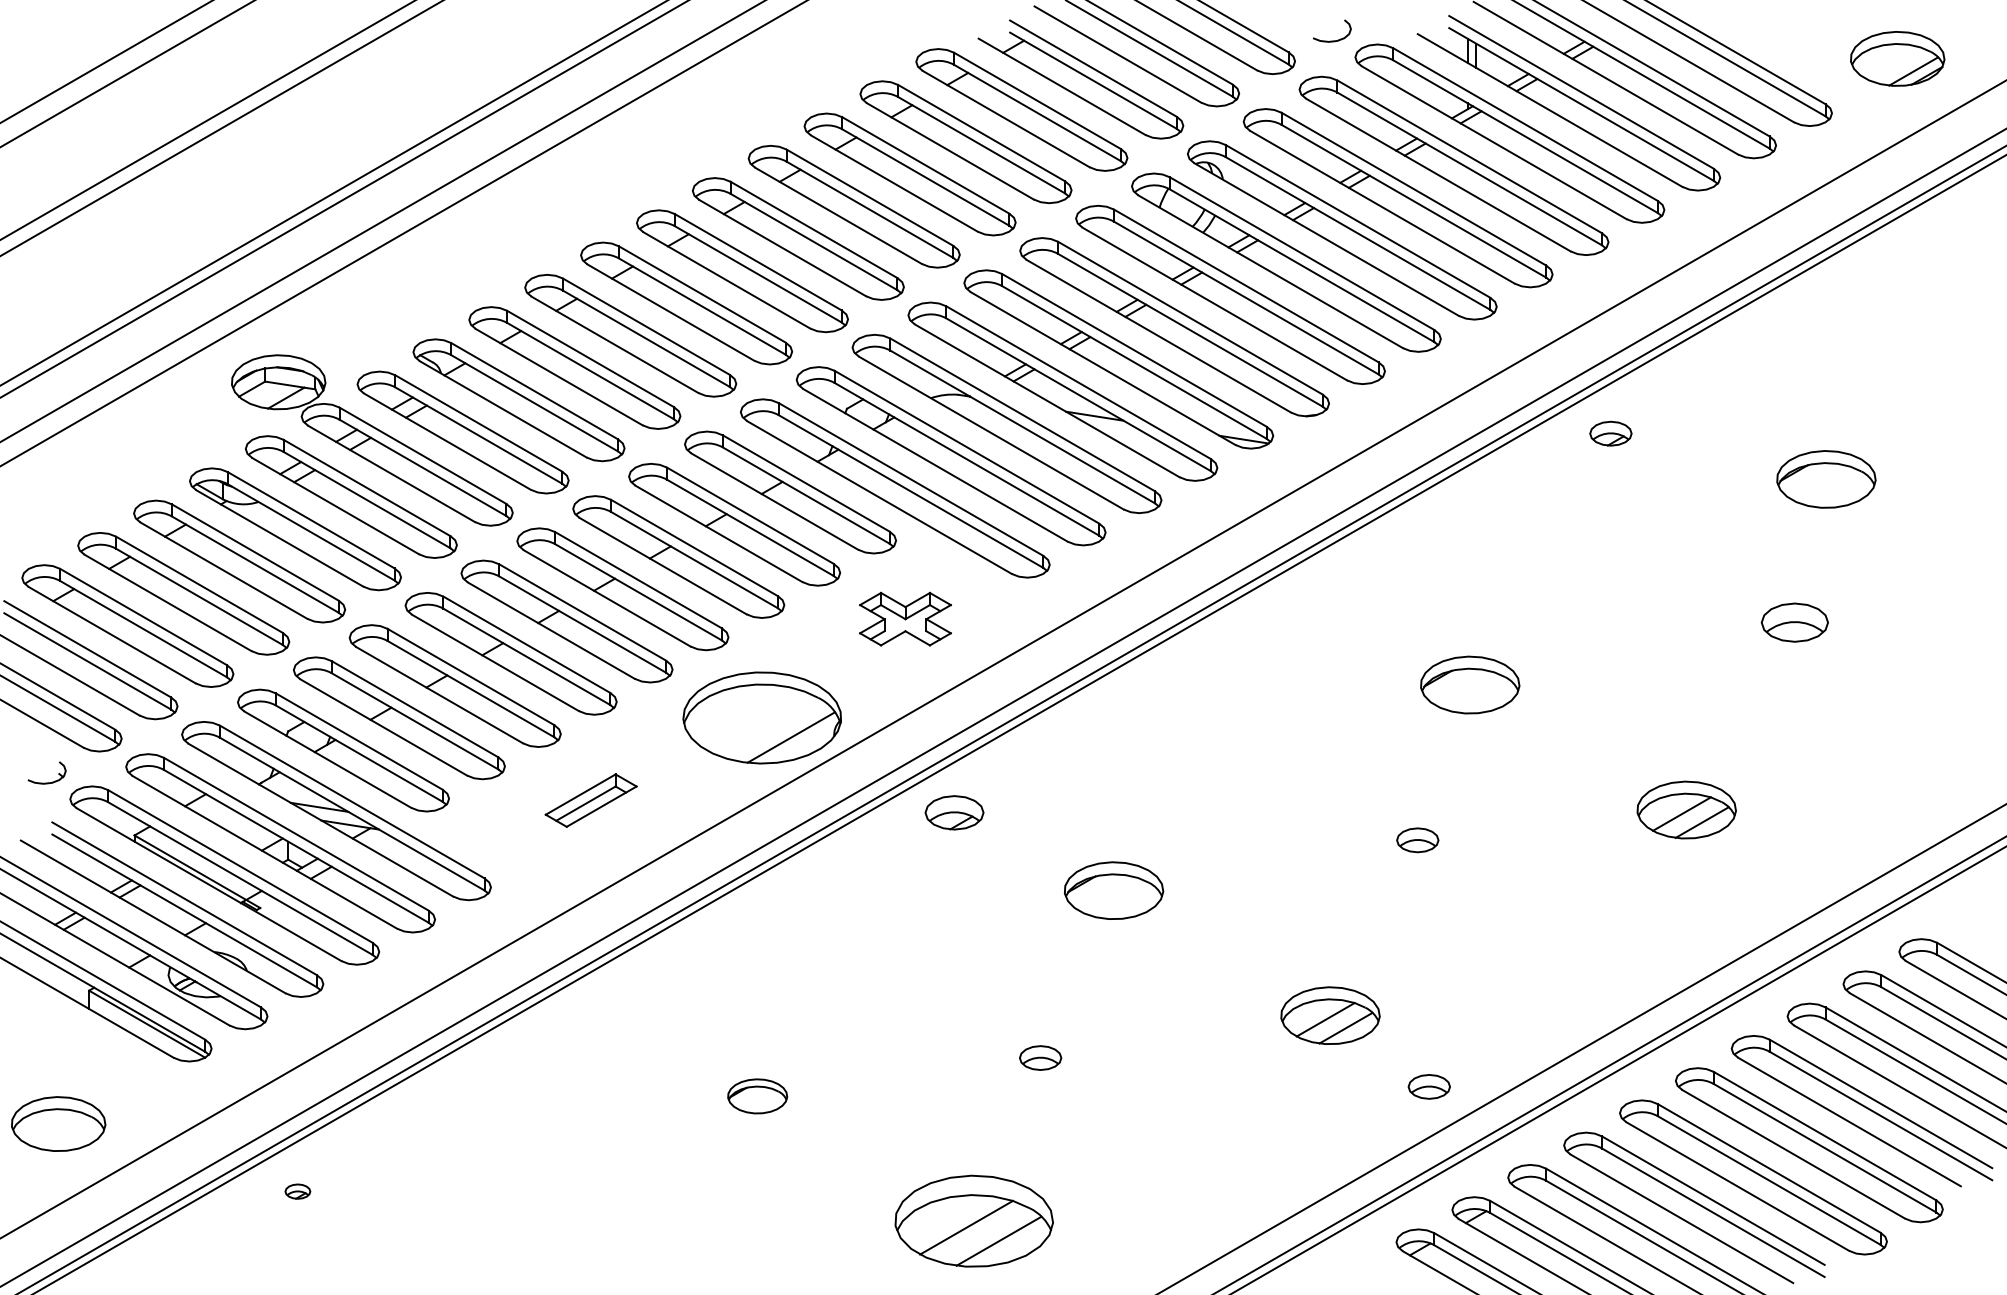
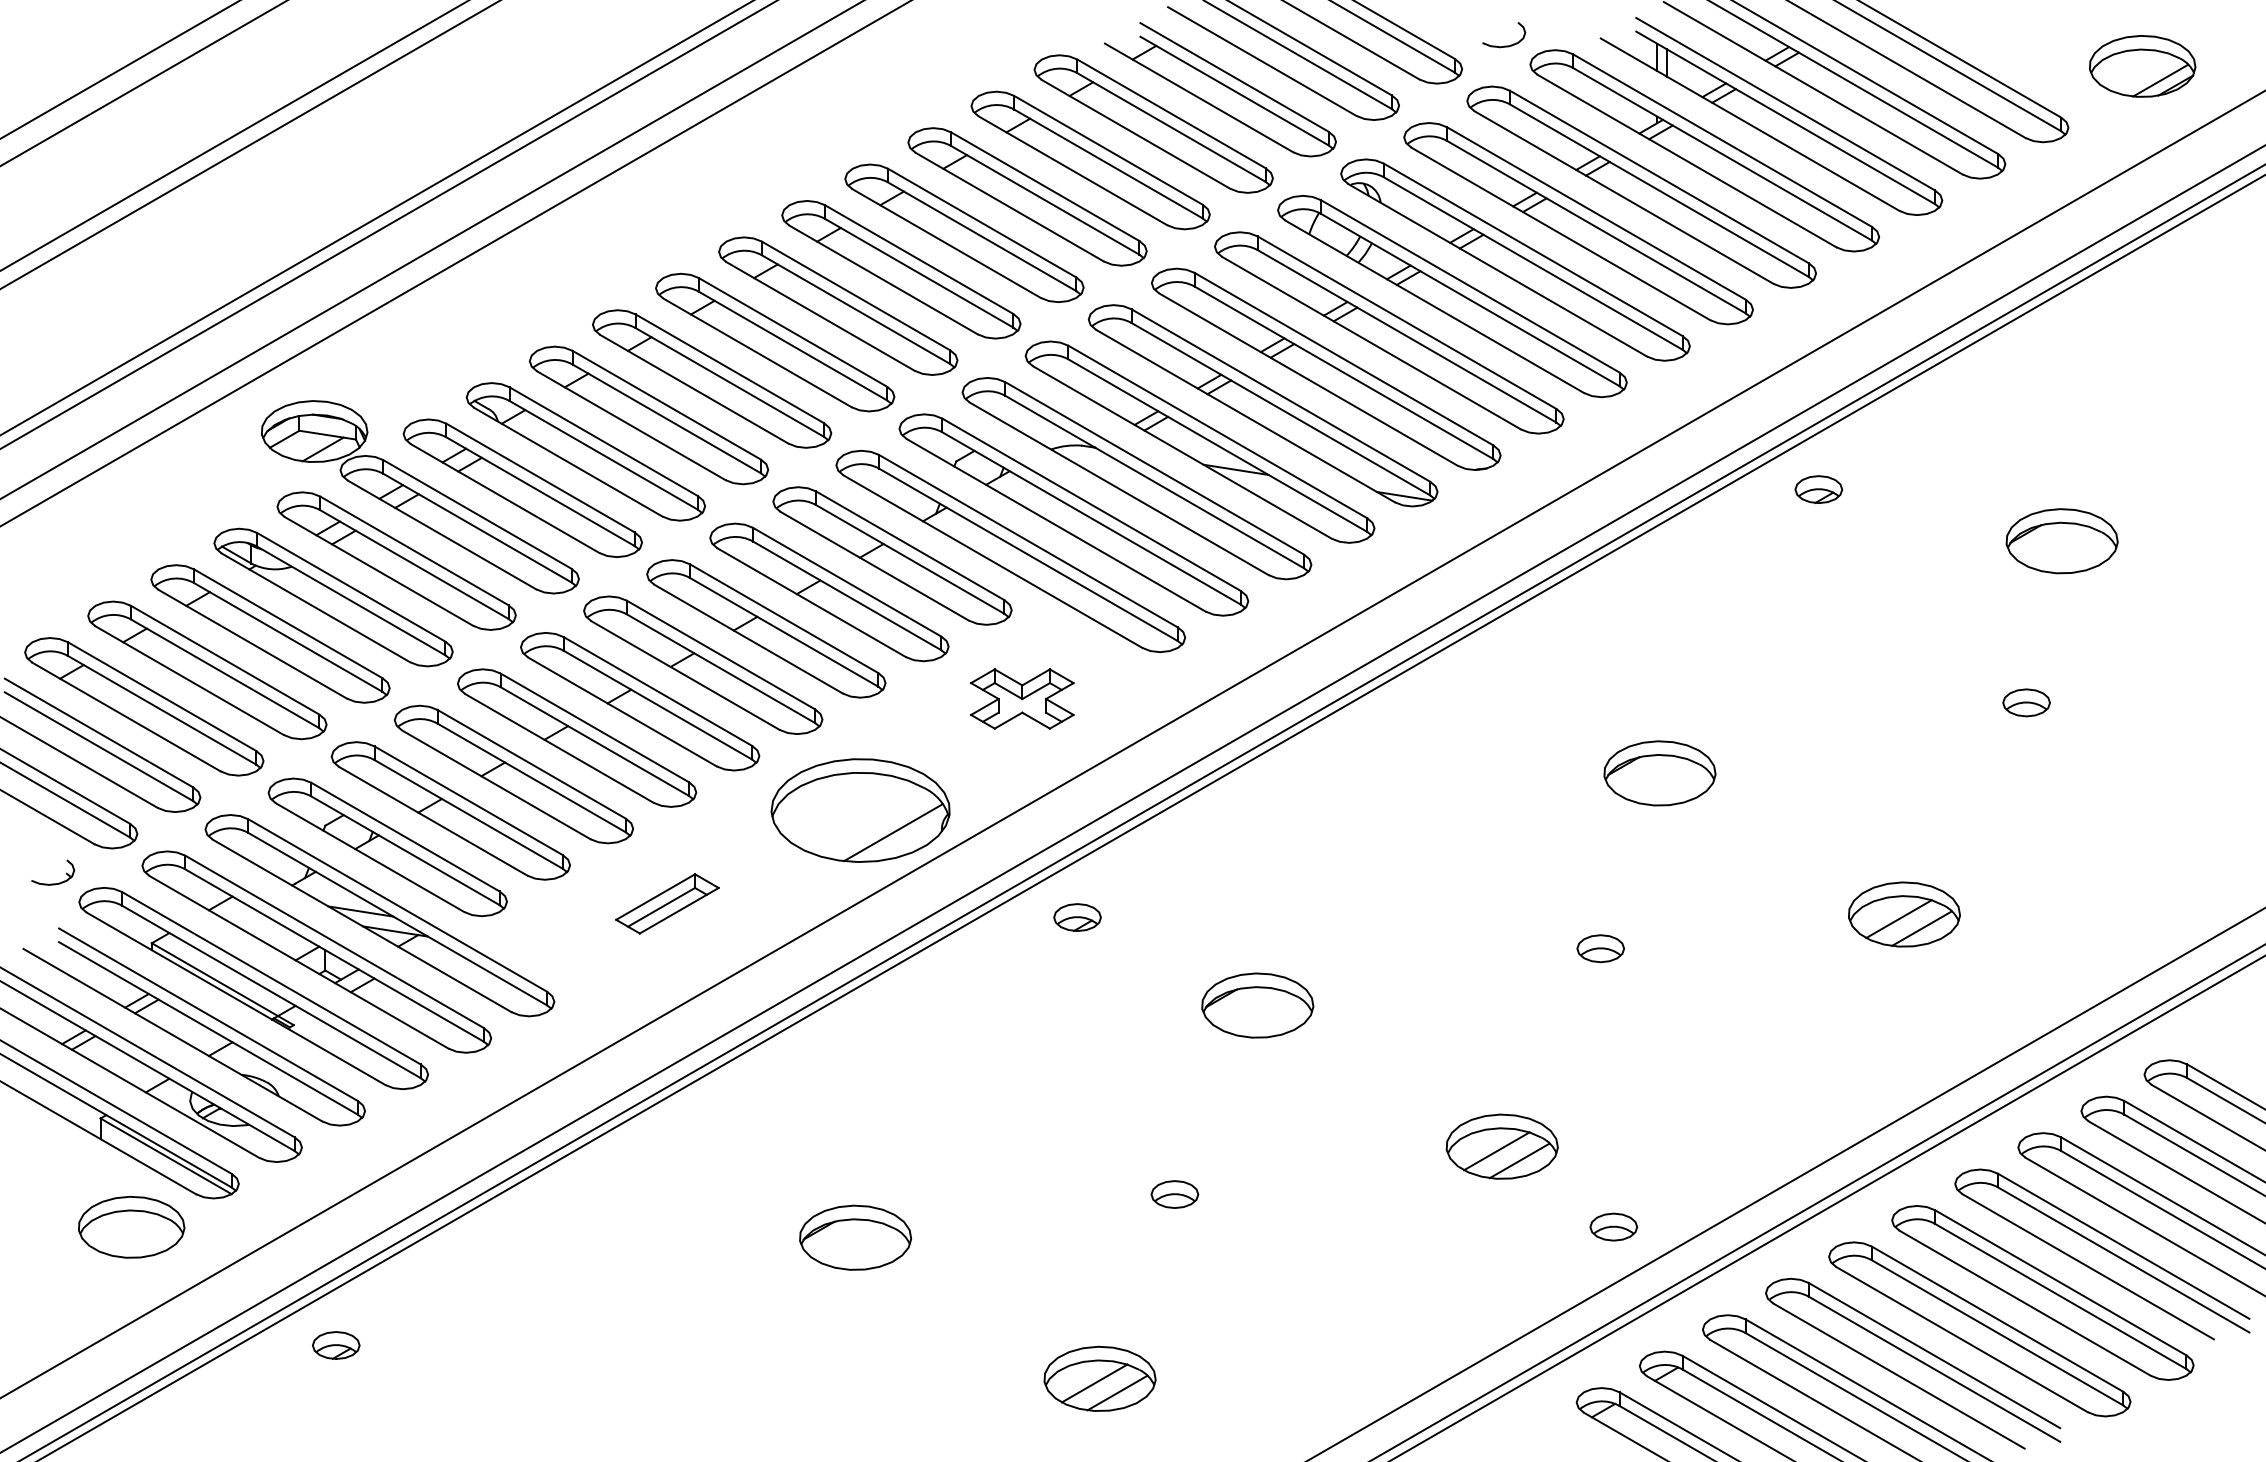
part: (1794, 622) -> (2026, 702), size x0.62
part: (953, 812) -> (1076, 917), size x0.71
part: (757, 1096) -> (855, 1237), size x1.67
part: (58, 1123) -> (131, 1226), moved
part: (297, 1191) -> (335, 1345), size x1.67
part: (974, 1221) -> (1100, 1379), size x0.62

